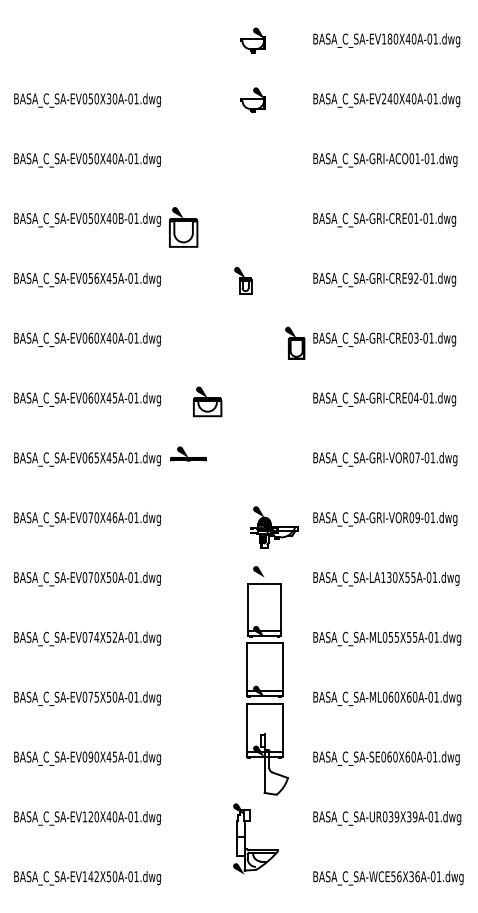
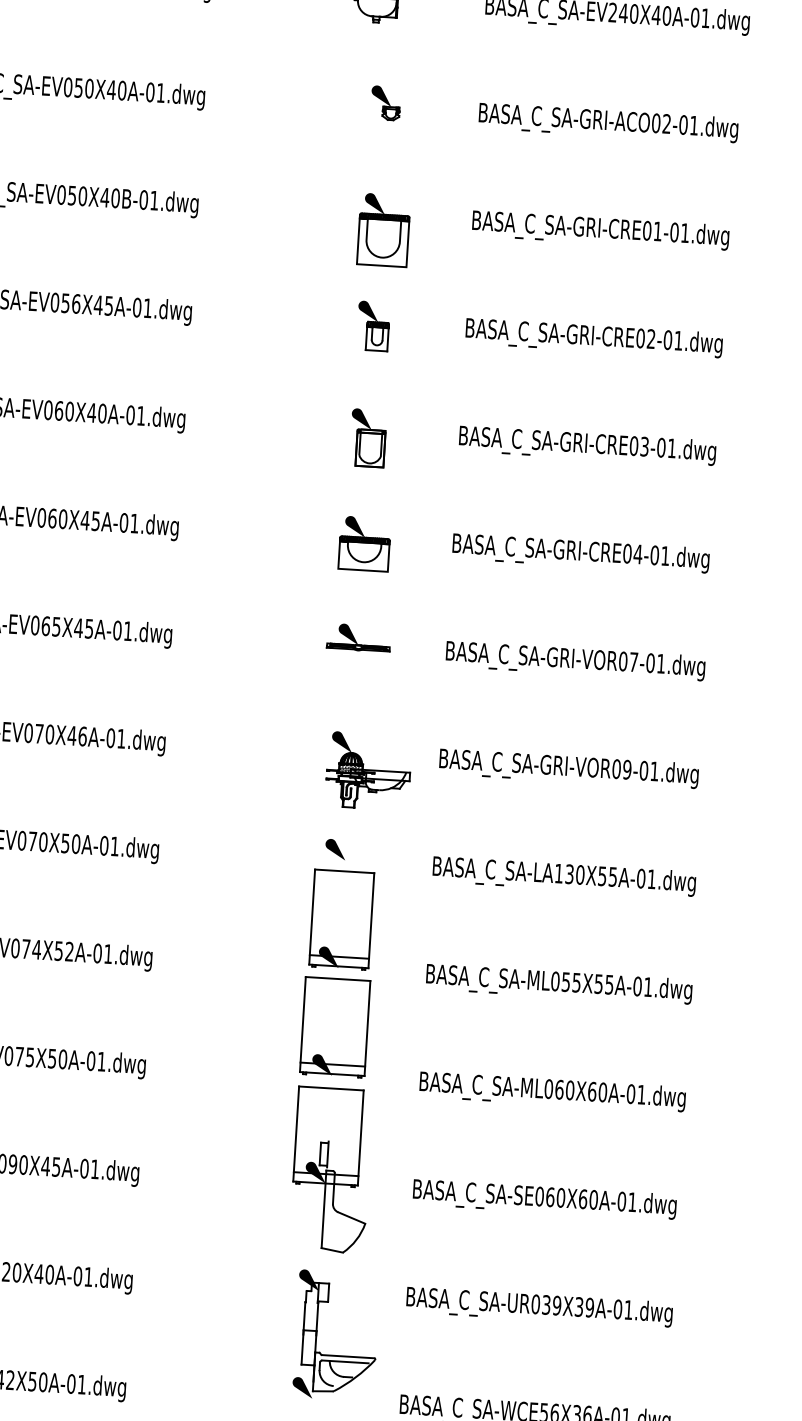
part: (261, 156) -> (386, 102), added
text: (417, 158) -> (666, 123), BASA_C_SA-GRI-ACO01-01.dwg -> BASA_C_SA-GRI-ACO02-01.dwg
part: (183, 227) -> (383, 230), moved
text: (410, 278) -> (640, 338), BASA_C_SA-GRI-CRE92-01.dwg -> BASA_C_SA-GRI-CRE02-01.dwg
part: (243, 280) -> (374, 325), moved
part: (295, 342) -> (369, 437), moved
part: (207, 401) -> (364, 543), moved
part: (188, 453) -> (358, 637), moved
part: (245, 838) -> (317, 1333), moved

